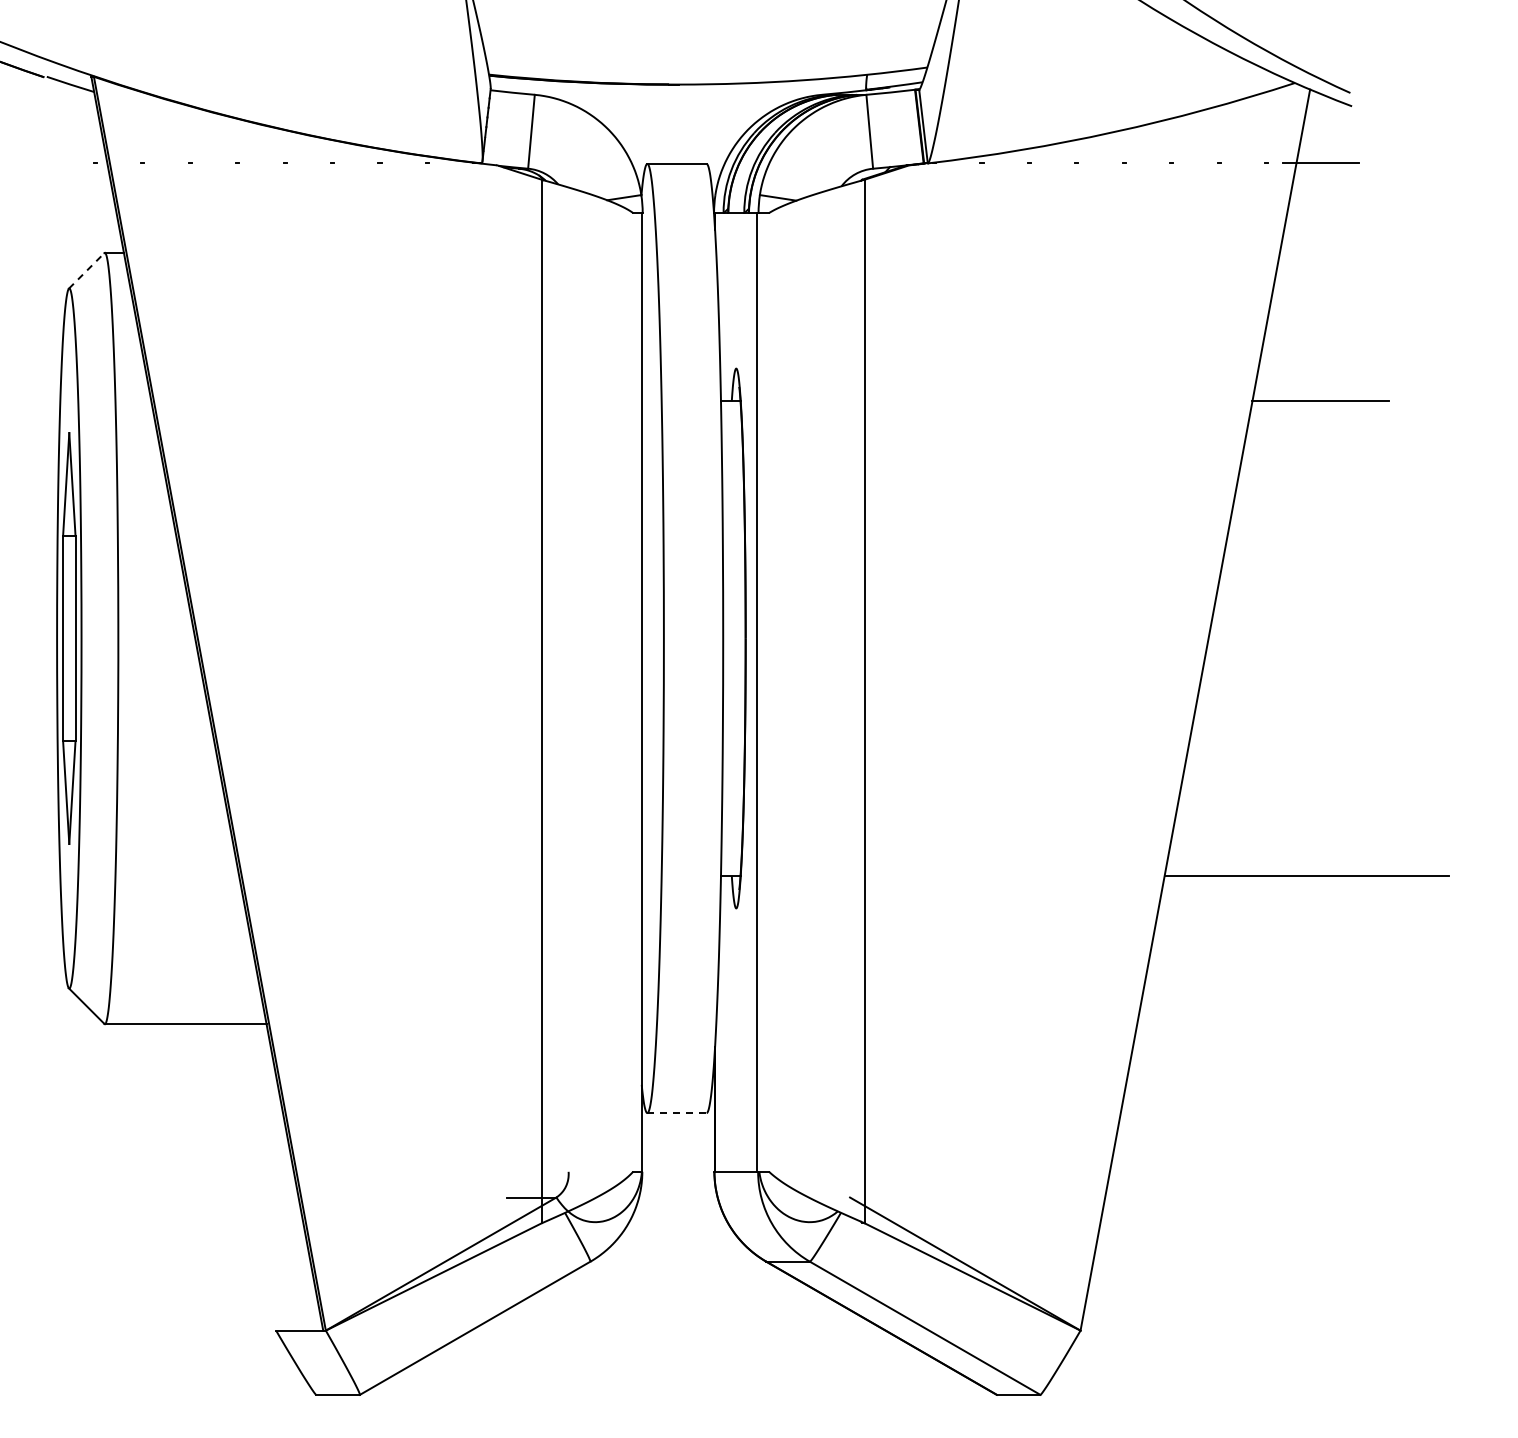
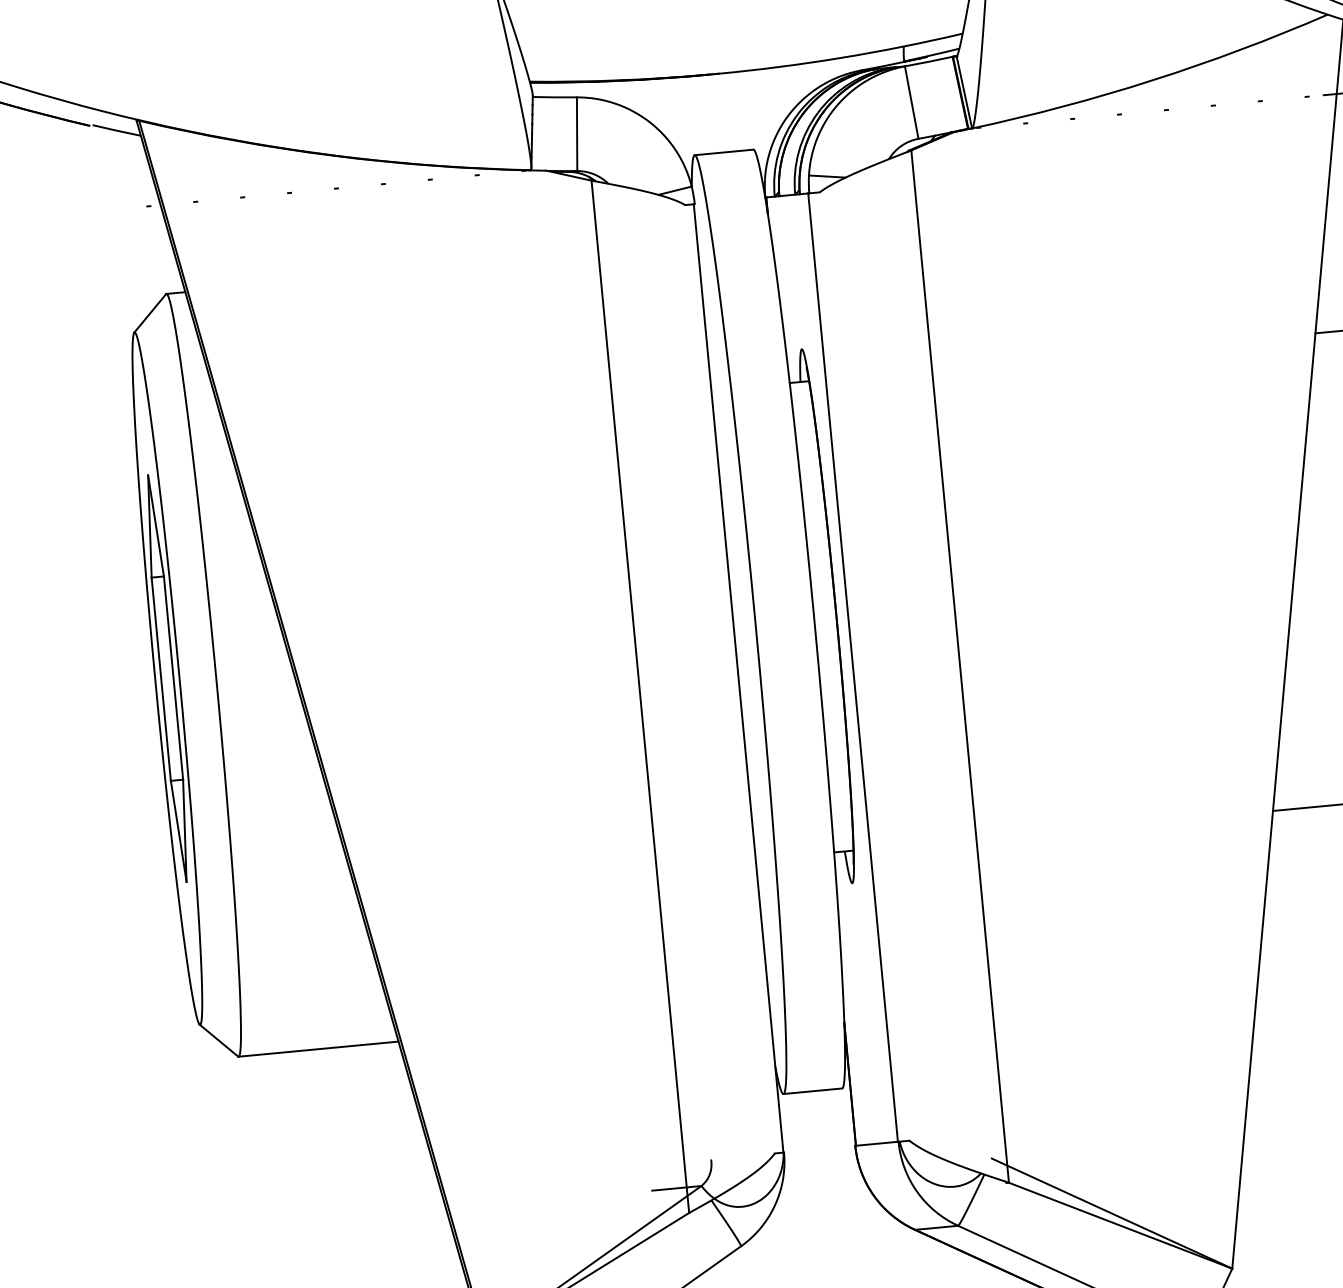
line: (87, 270) -> (150, 312), dashed -> solid
line: (676, 1113) -> (812, 1091), dashed -> solid

